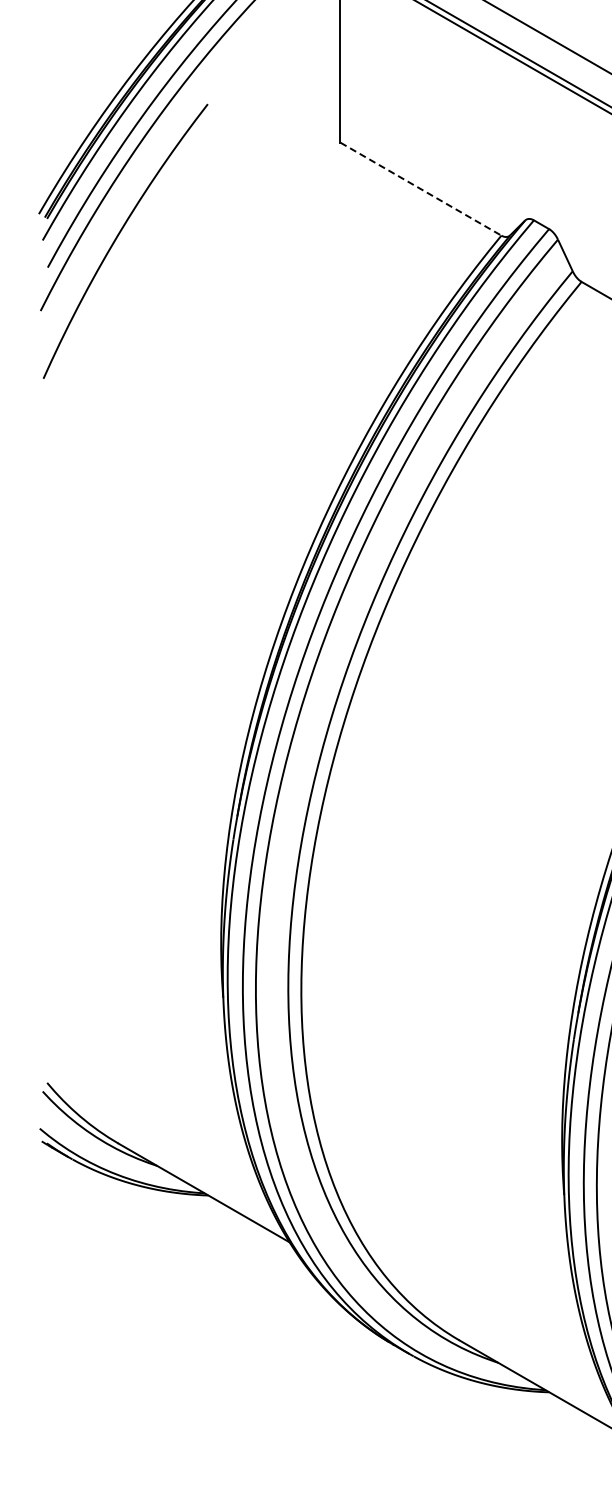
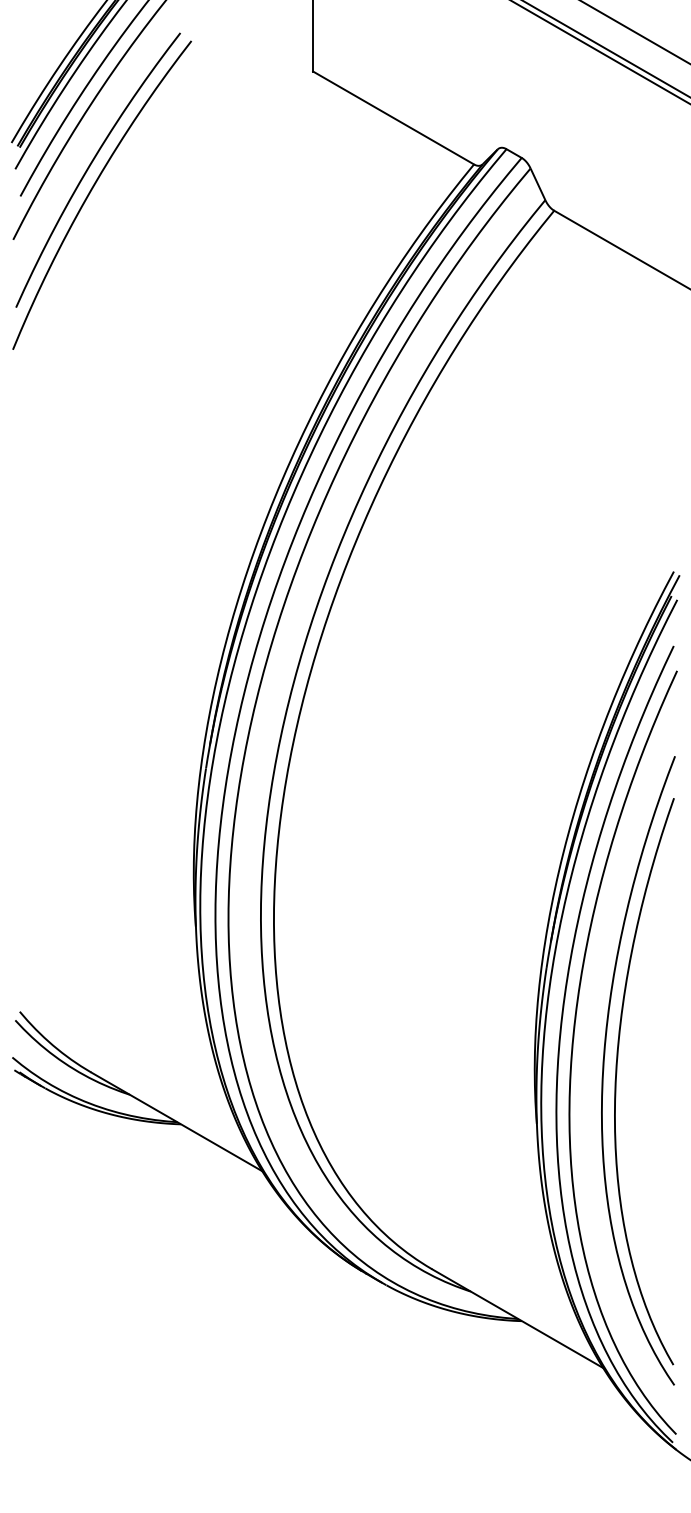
line: (420, 188) -> (393, 117), dashed -> solid
curve: (119, 261) -> (92, 190), added

